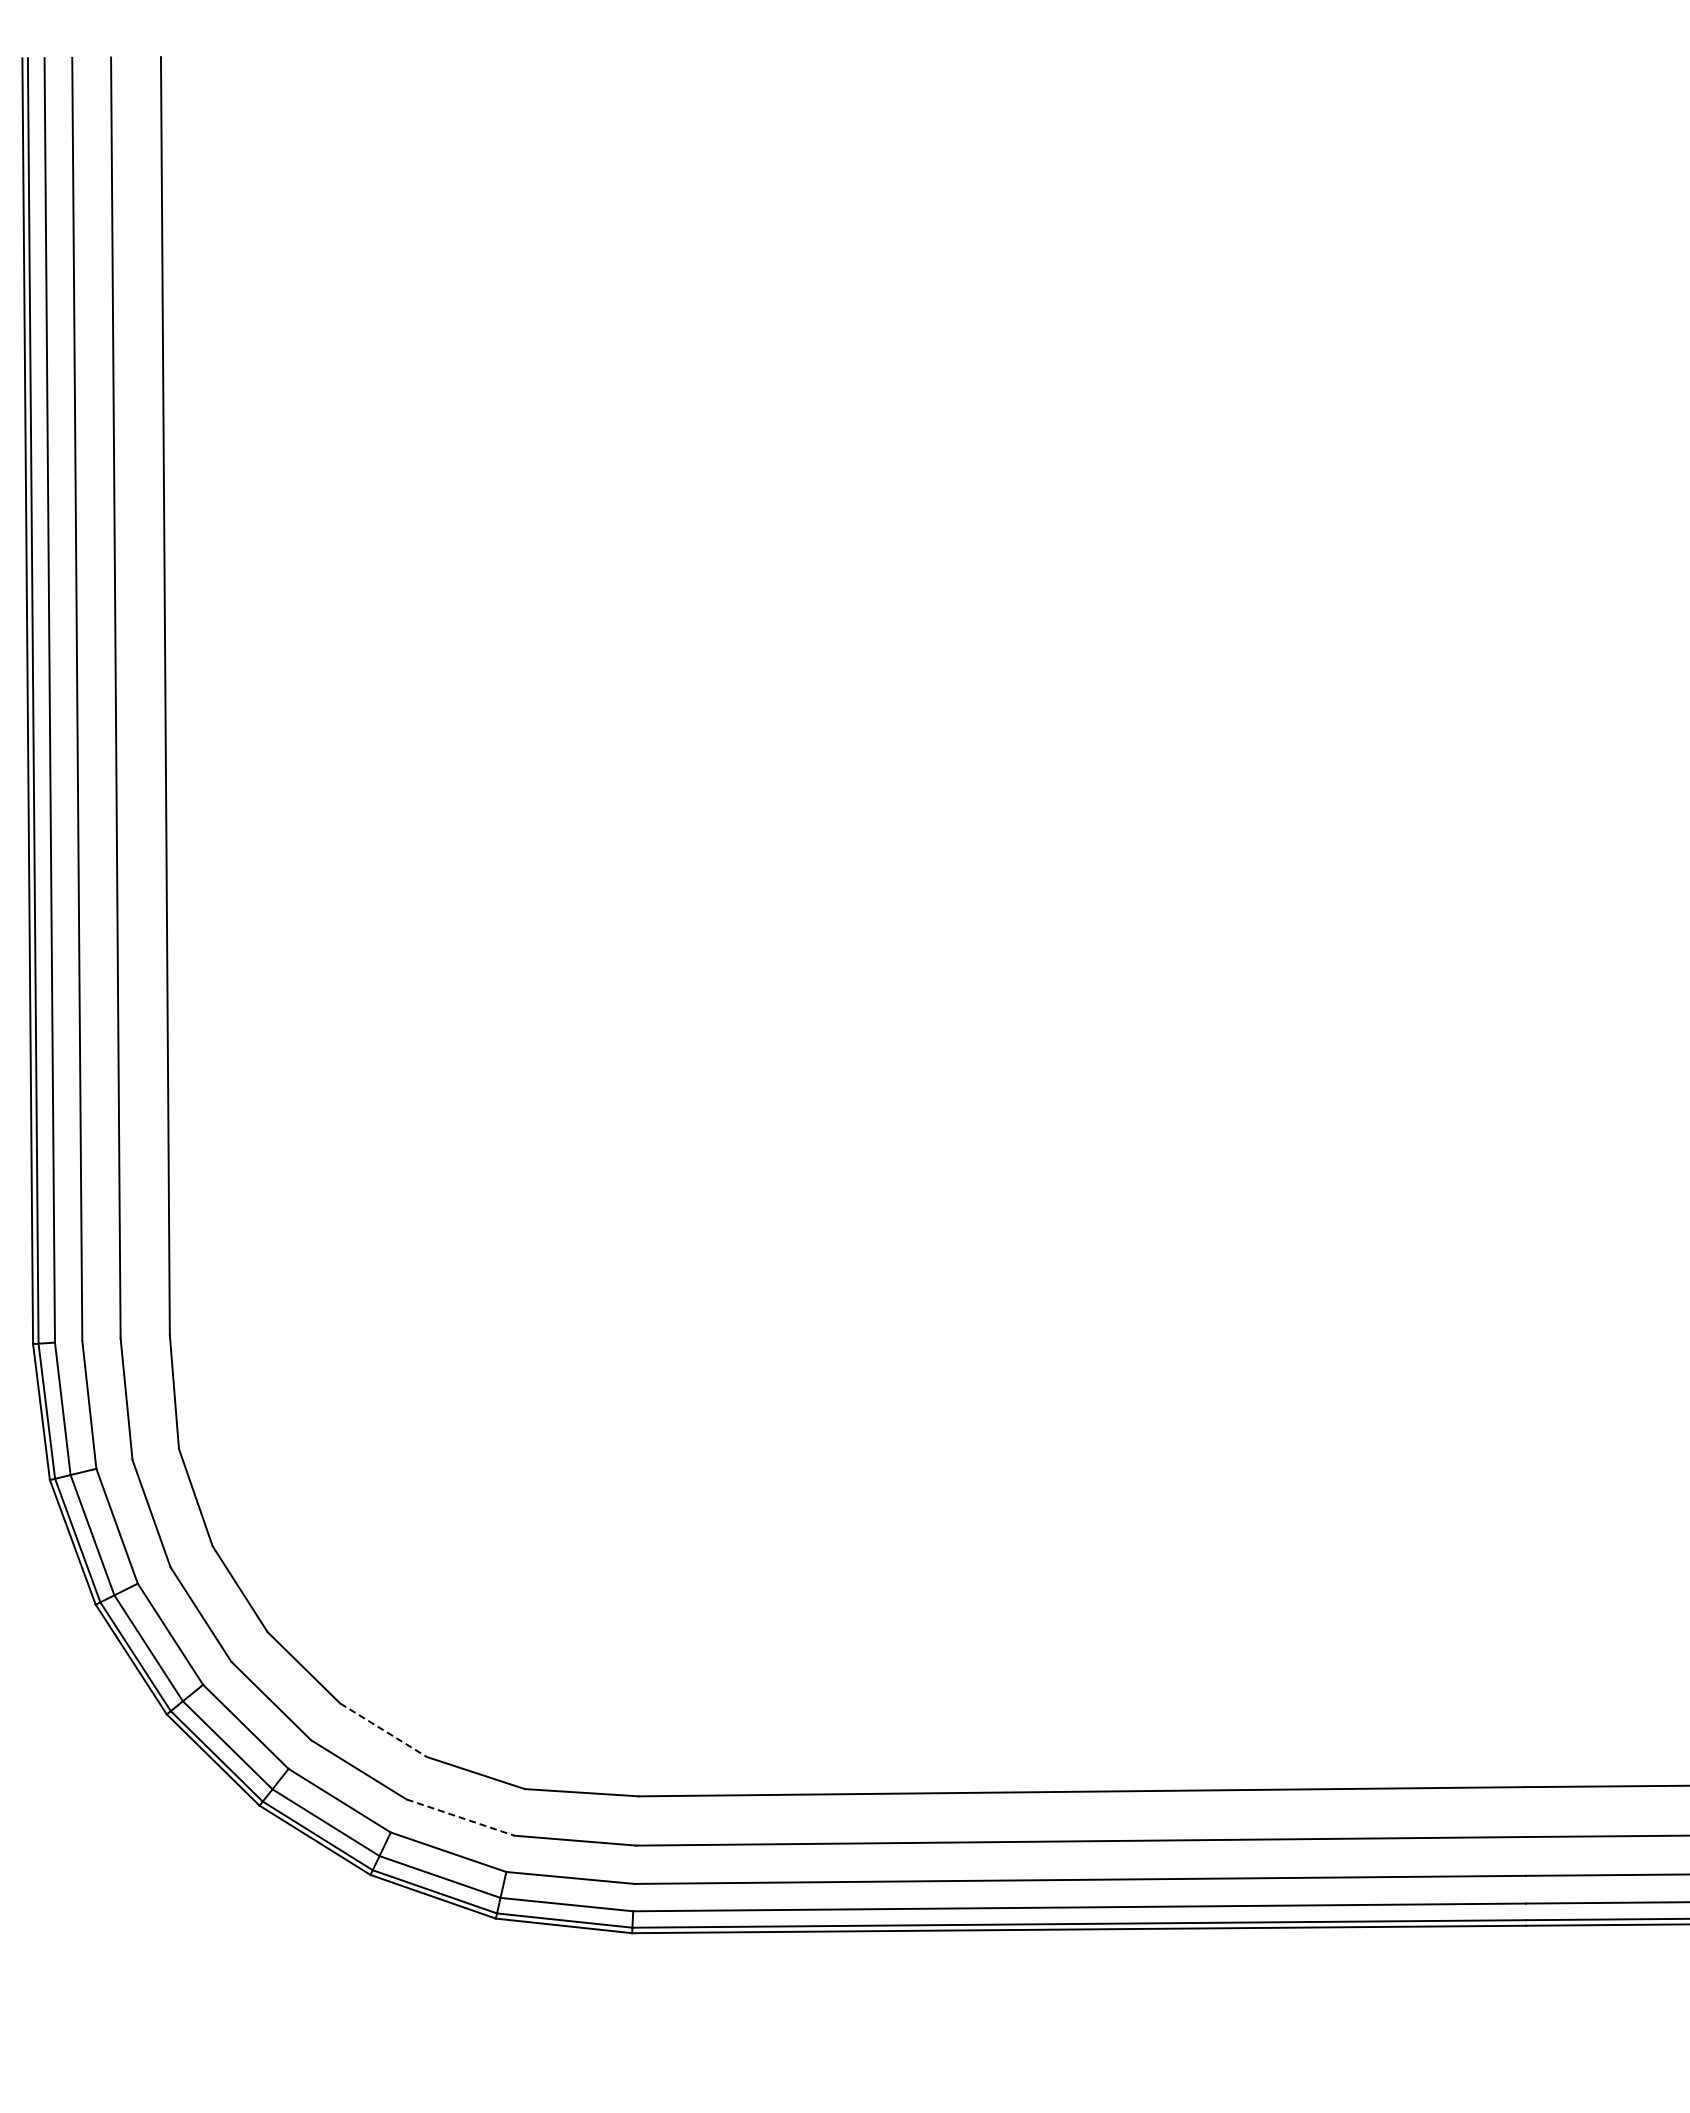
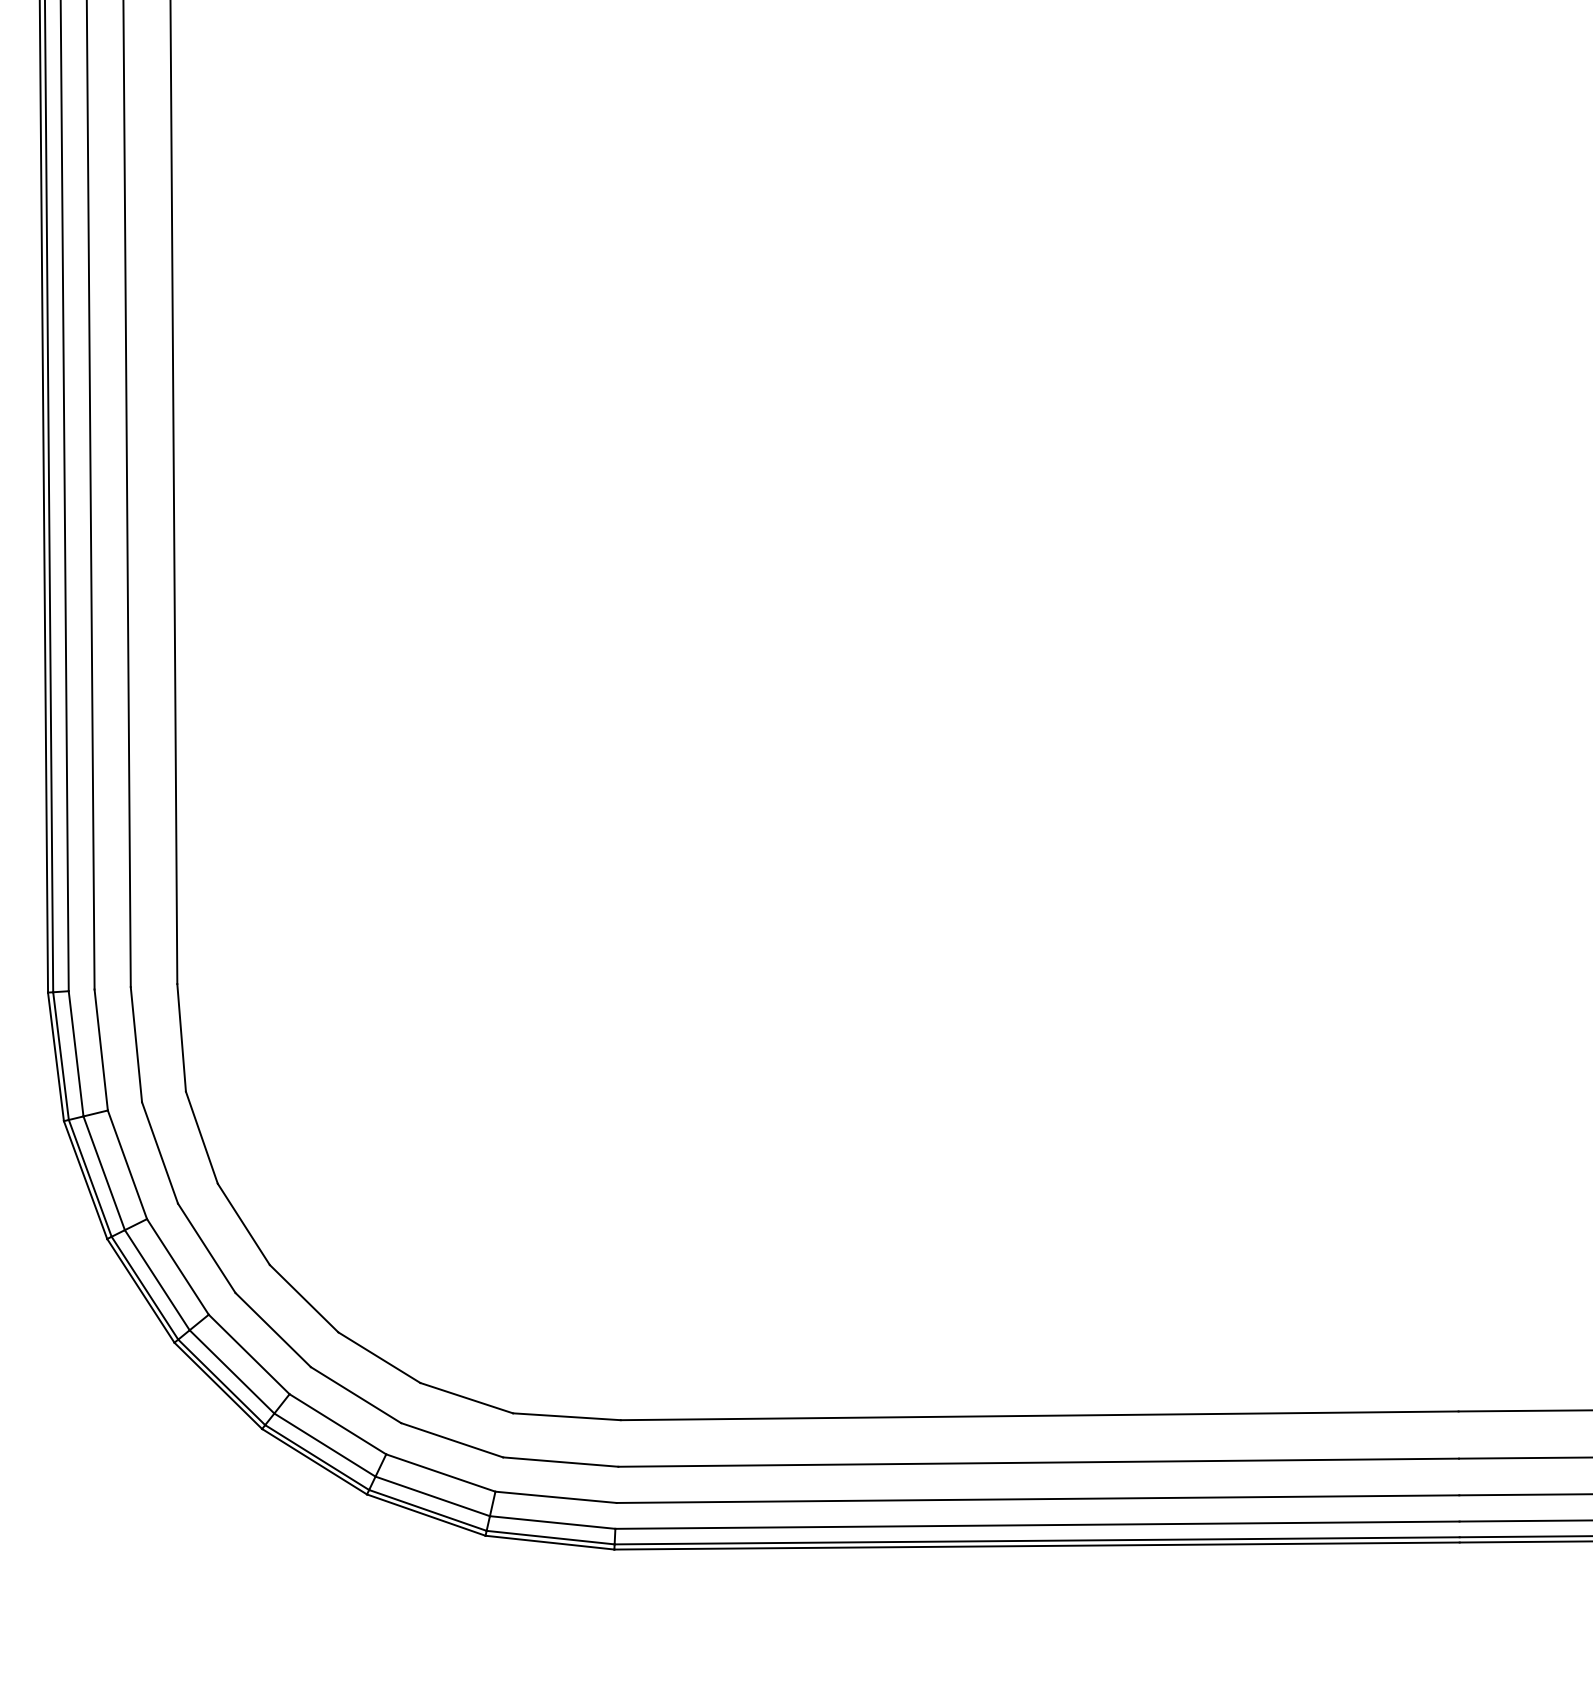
line: (383, 1730) -> (379, 1357), dashed -> solid
line: (460, 1817) -> (452, 1440), dashed -> solid

